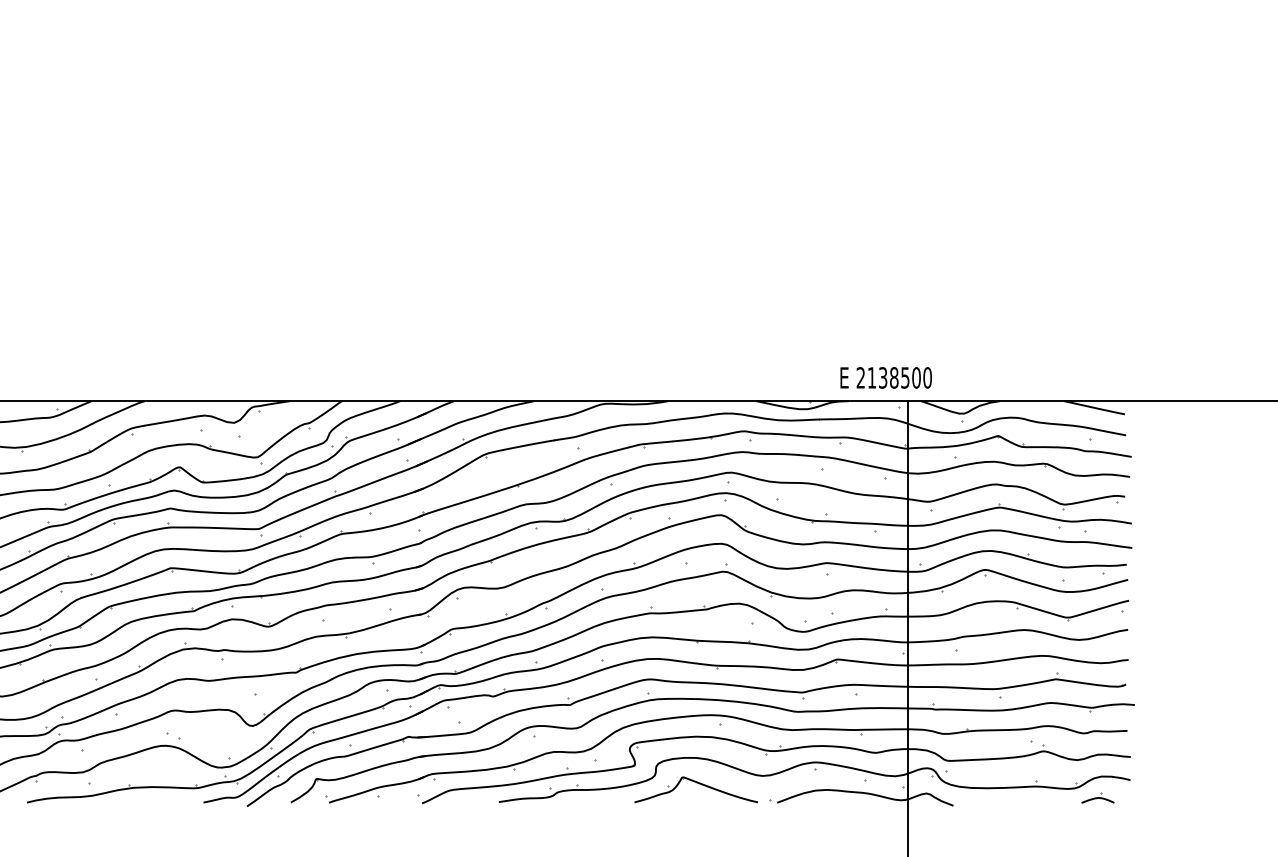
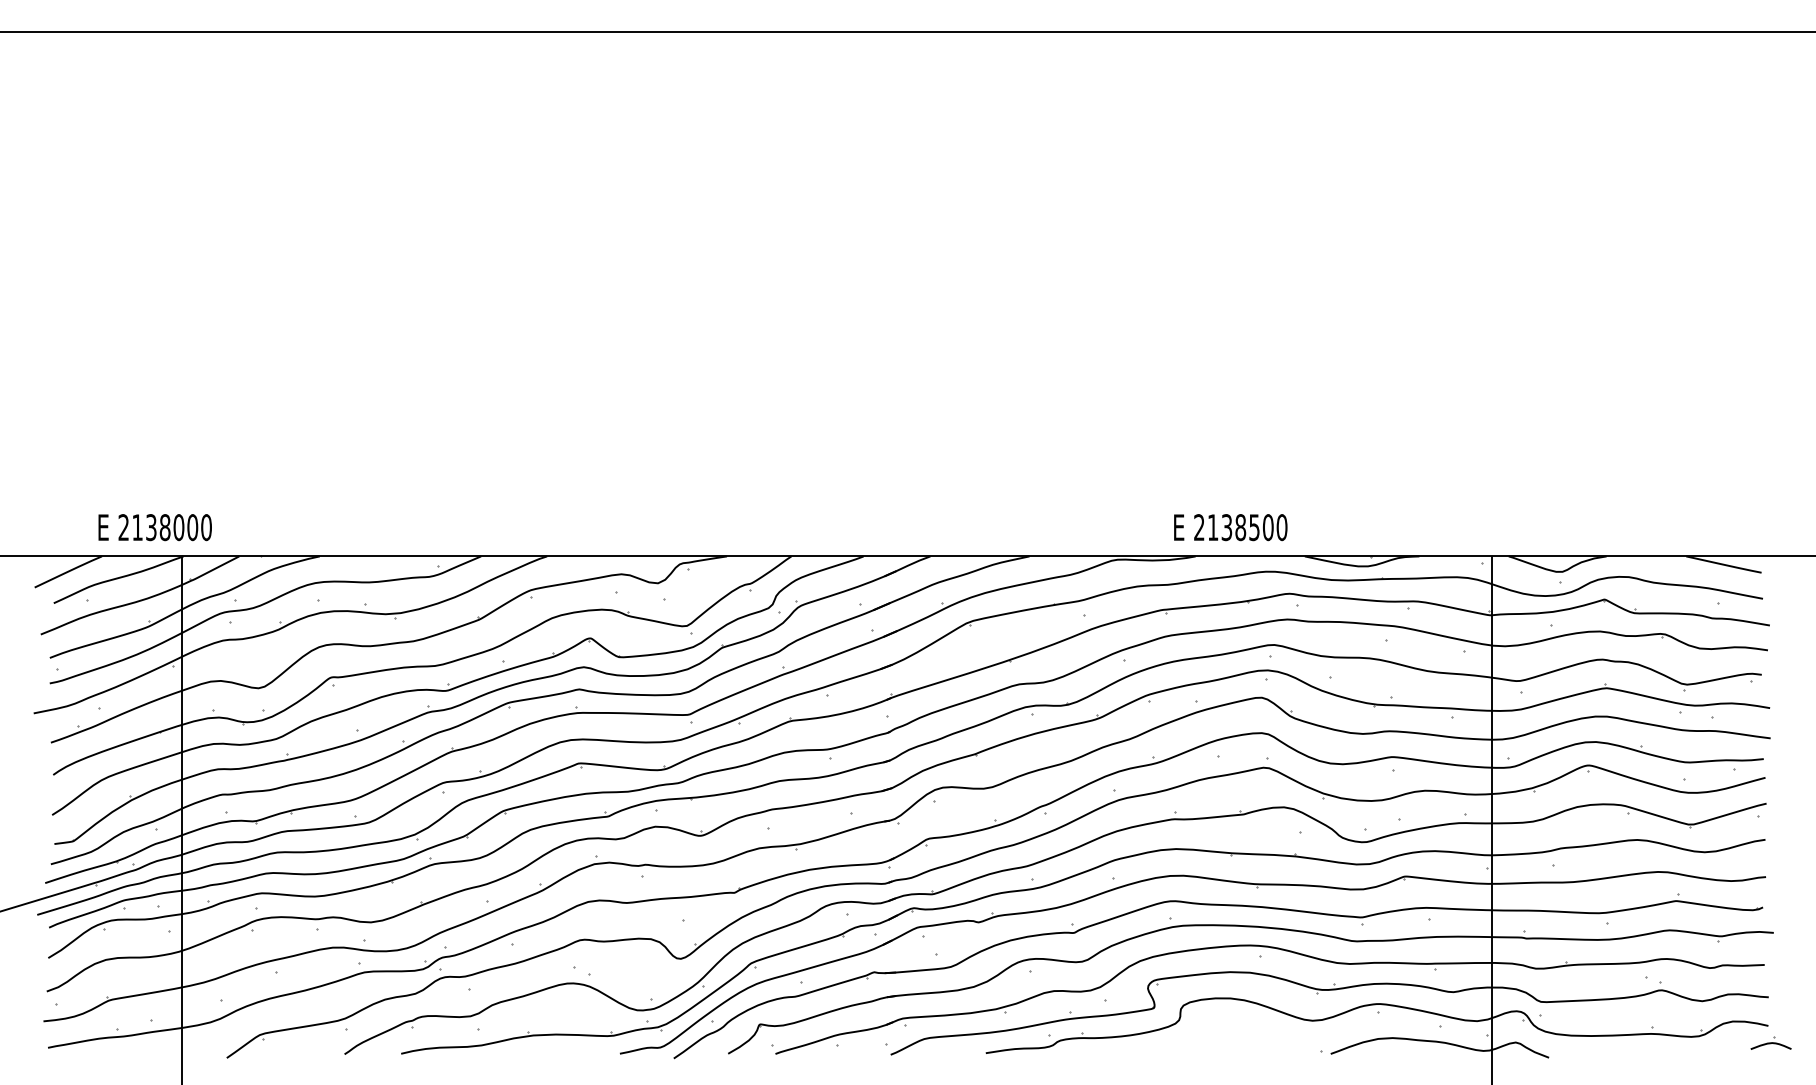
text: (886, 377) -> (1230, 527), moved
part: (697, 783) -> (1232, 1030), removed
part: (1097, 797) -> (1770, 1042), moved

